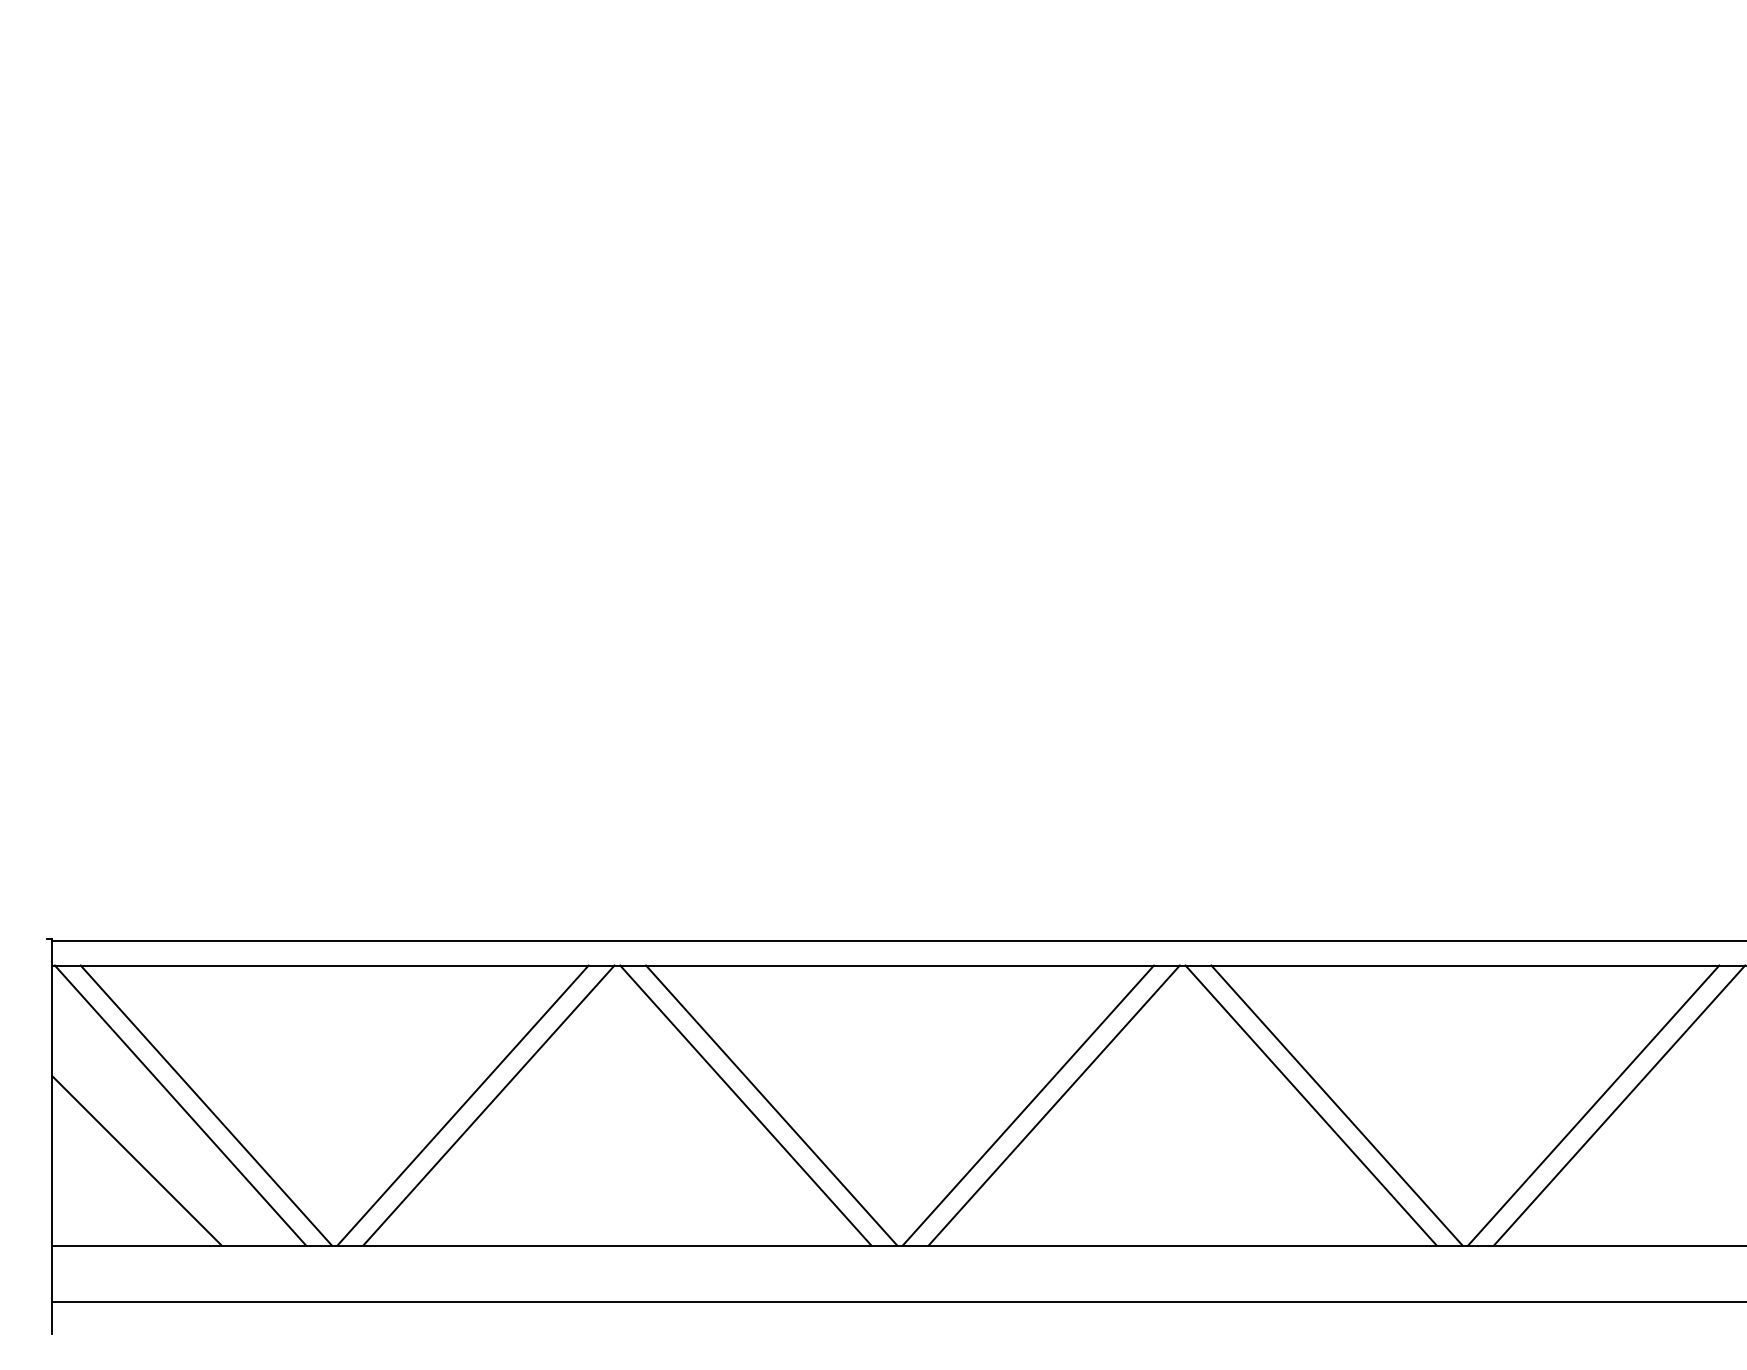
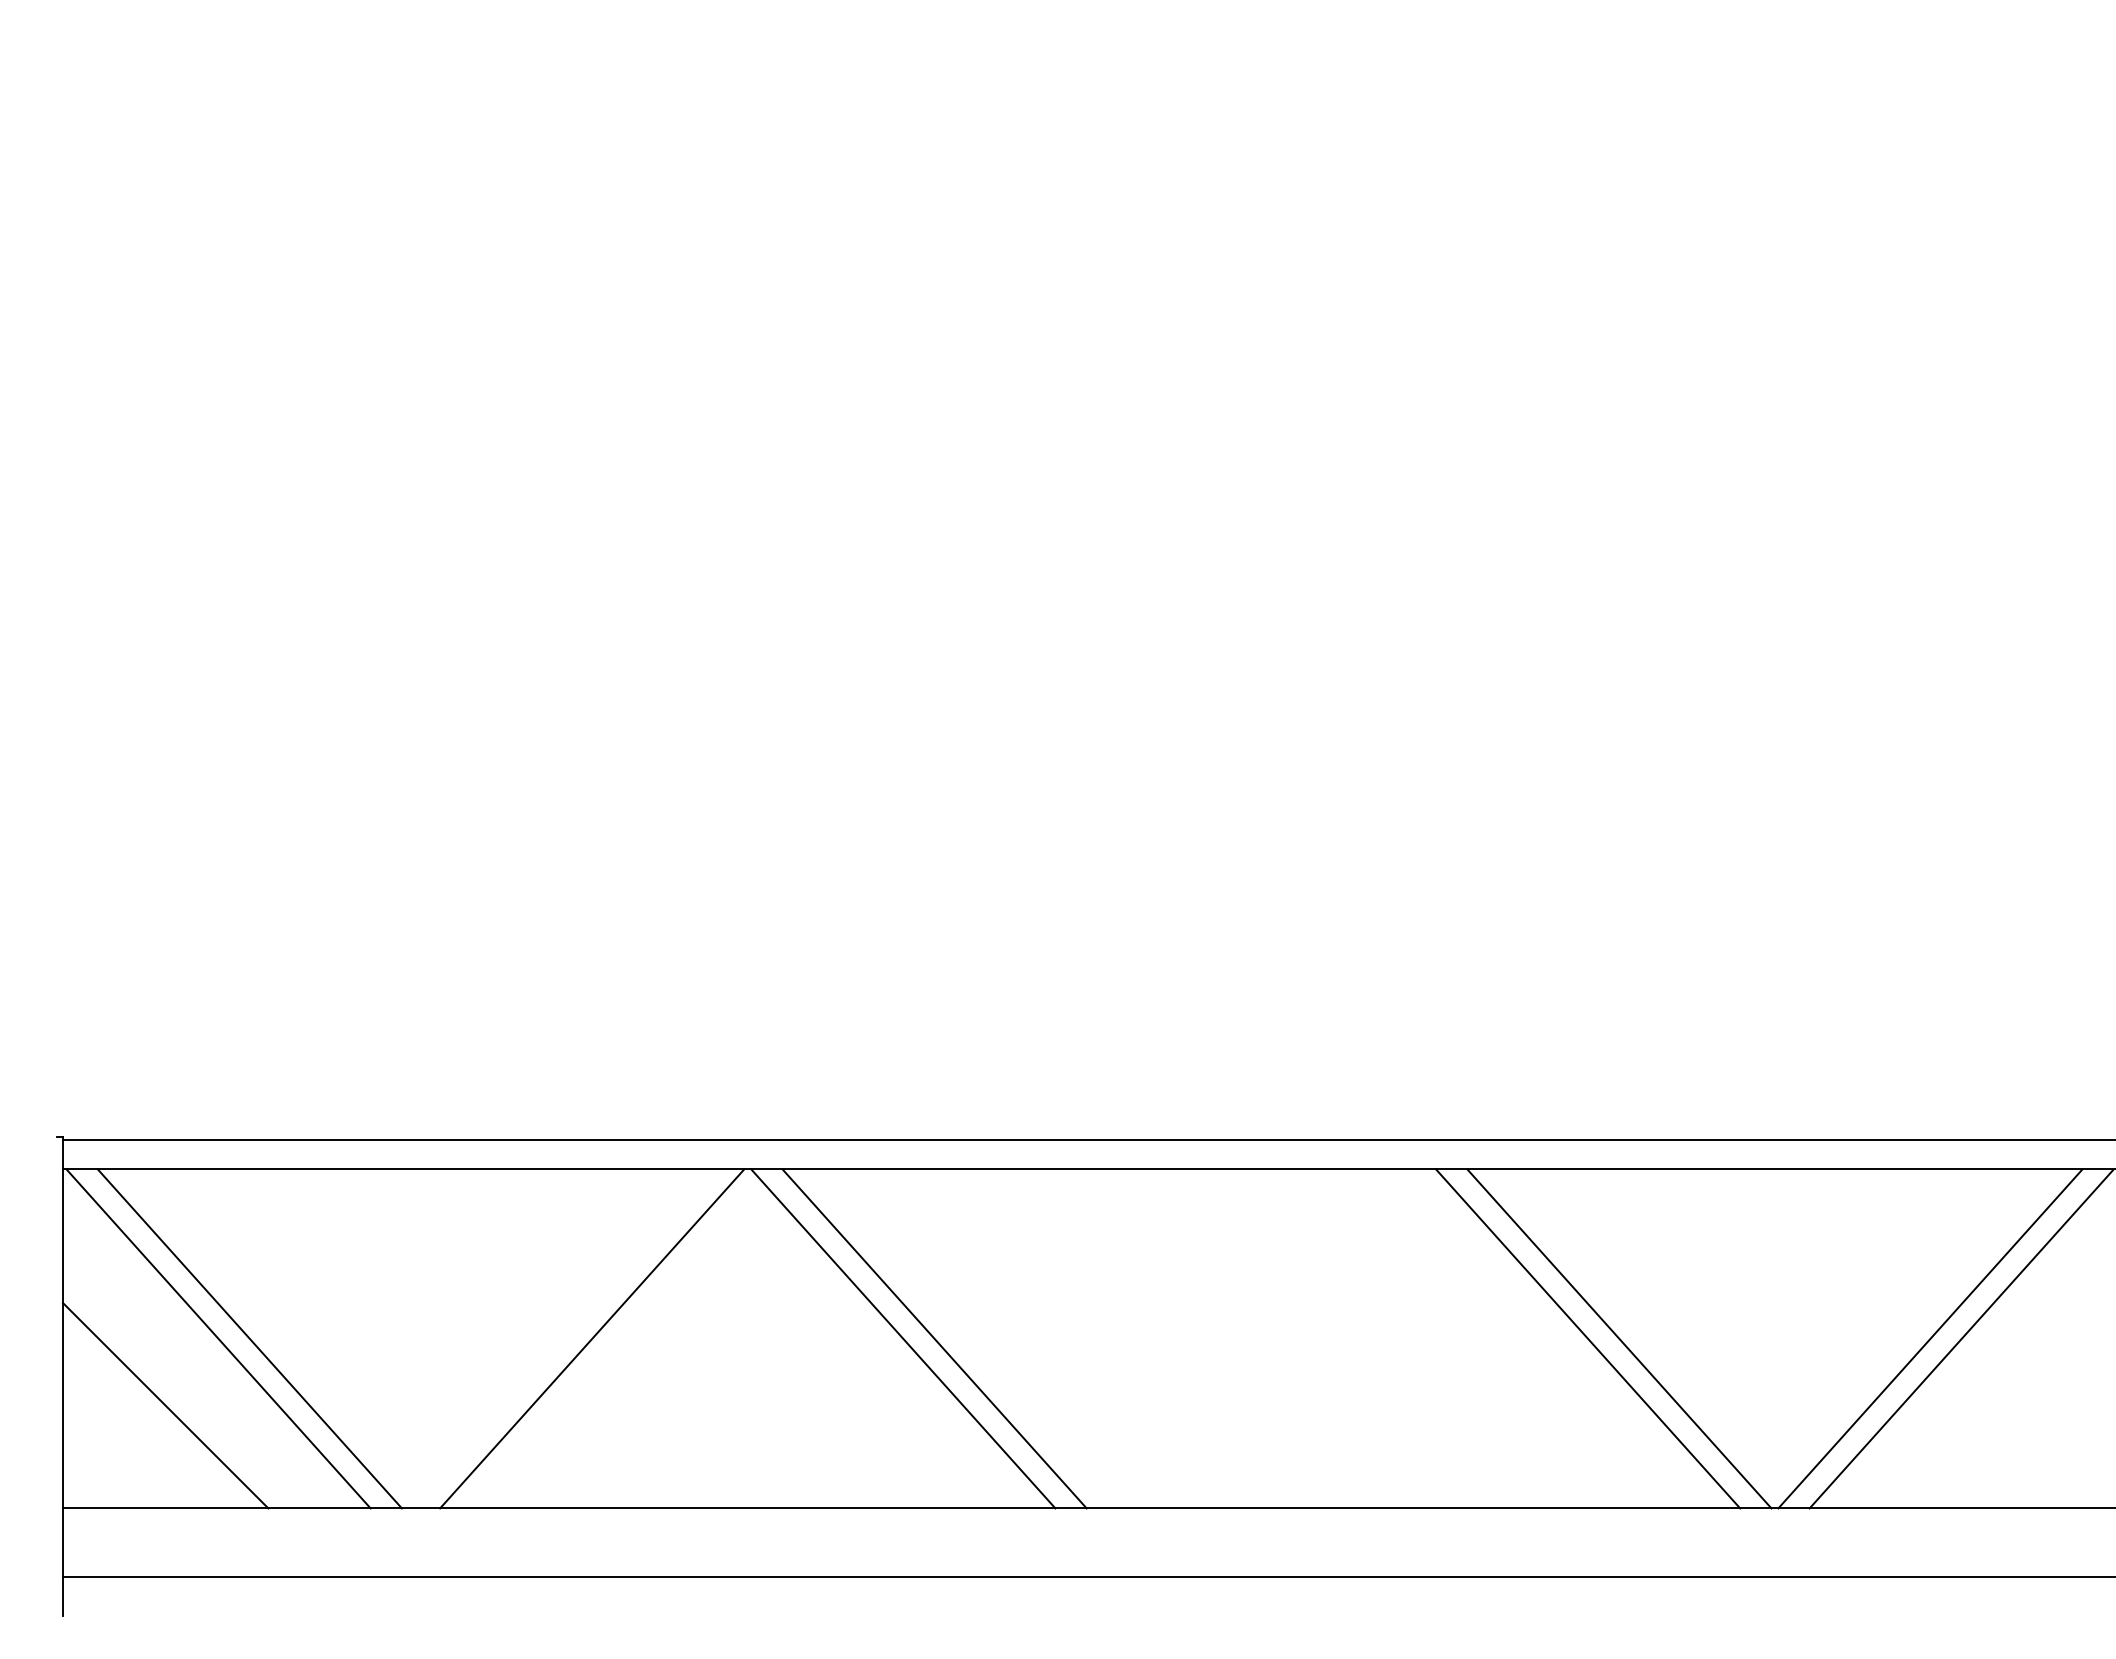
line: (462, 1105) -> (560, 1338), removed
line: (1028, 1105) -> (1245, 1338), removed
line: (1053, 1105) -> (1276, 1338), removed

